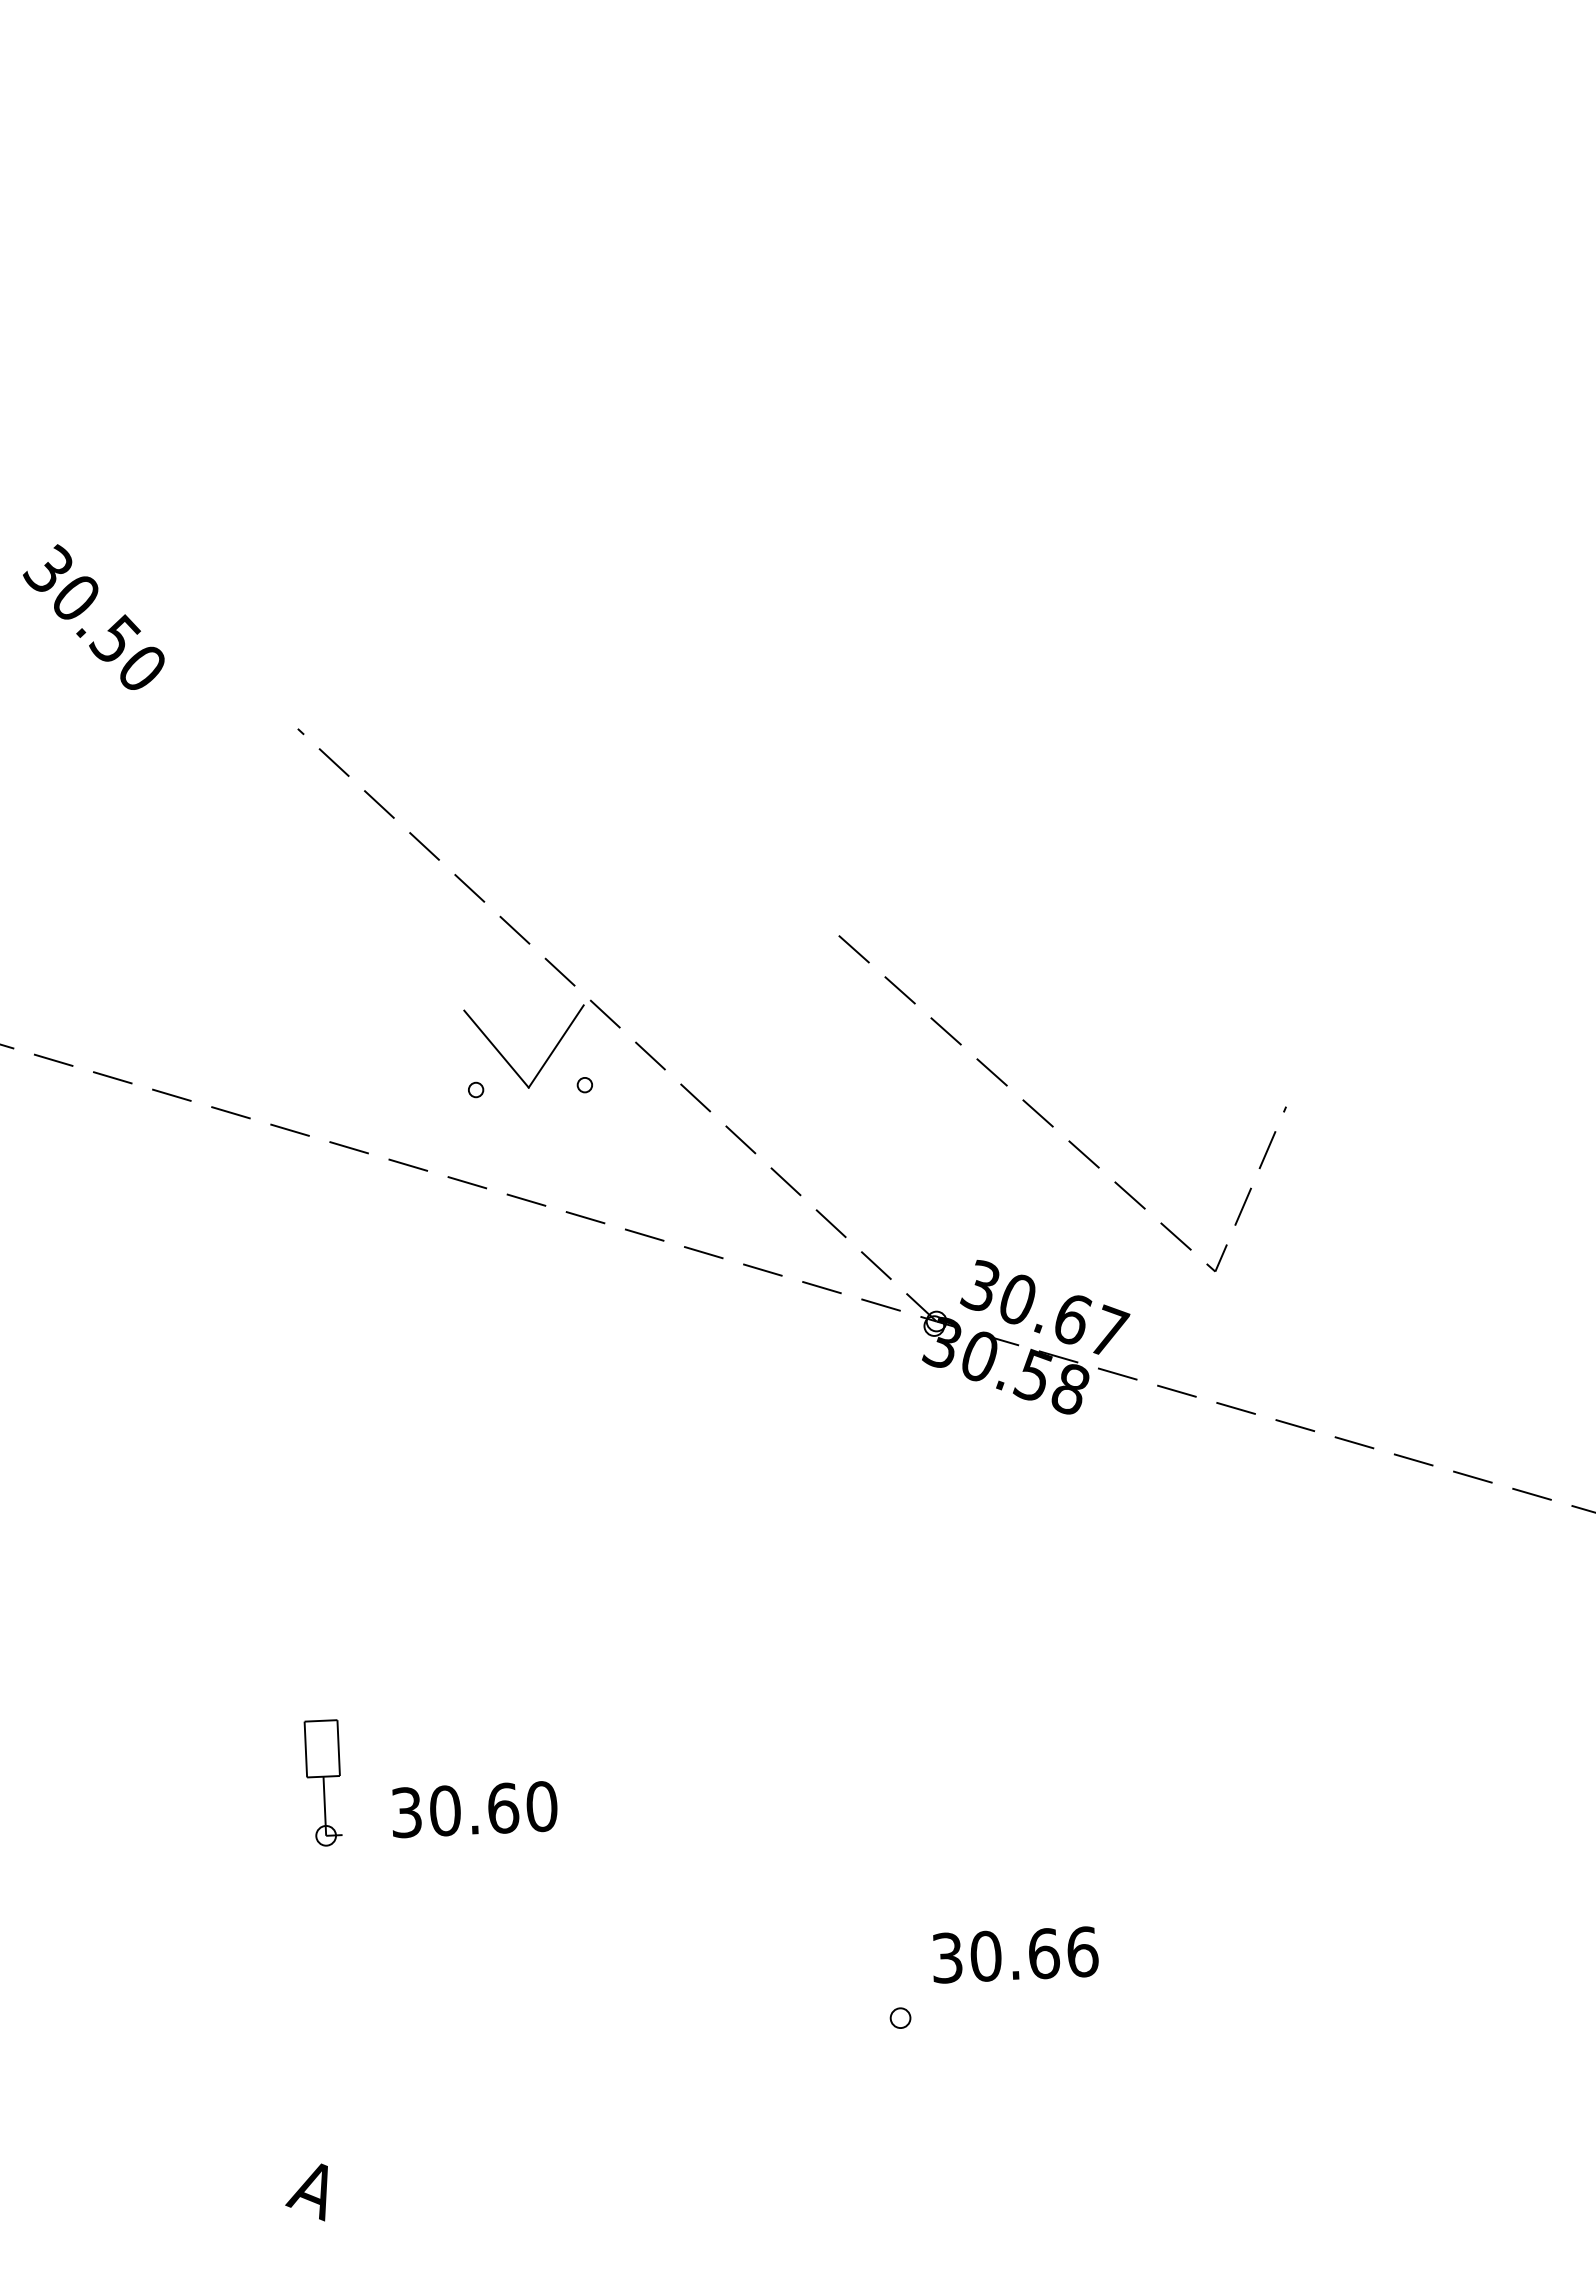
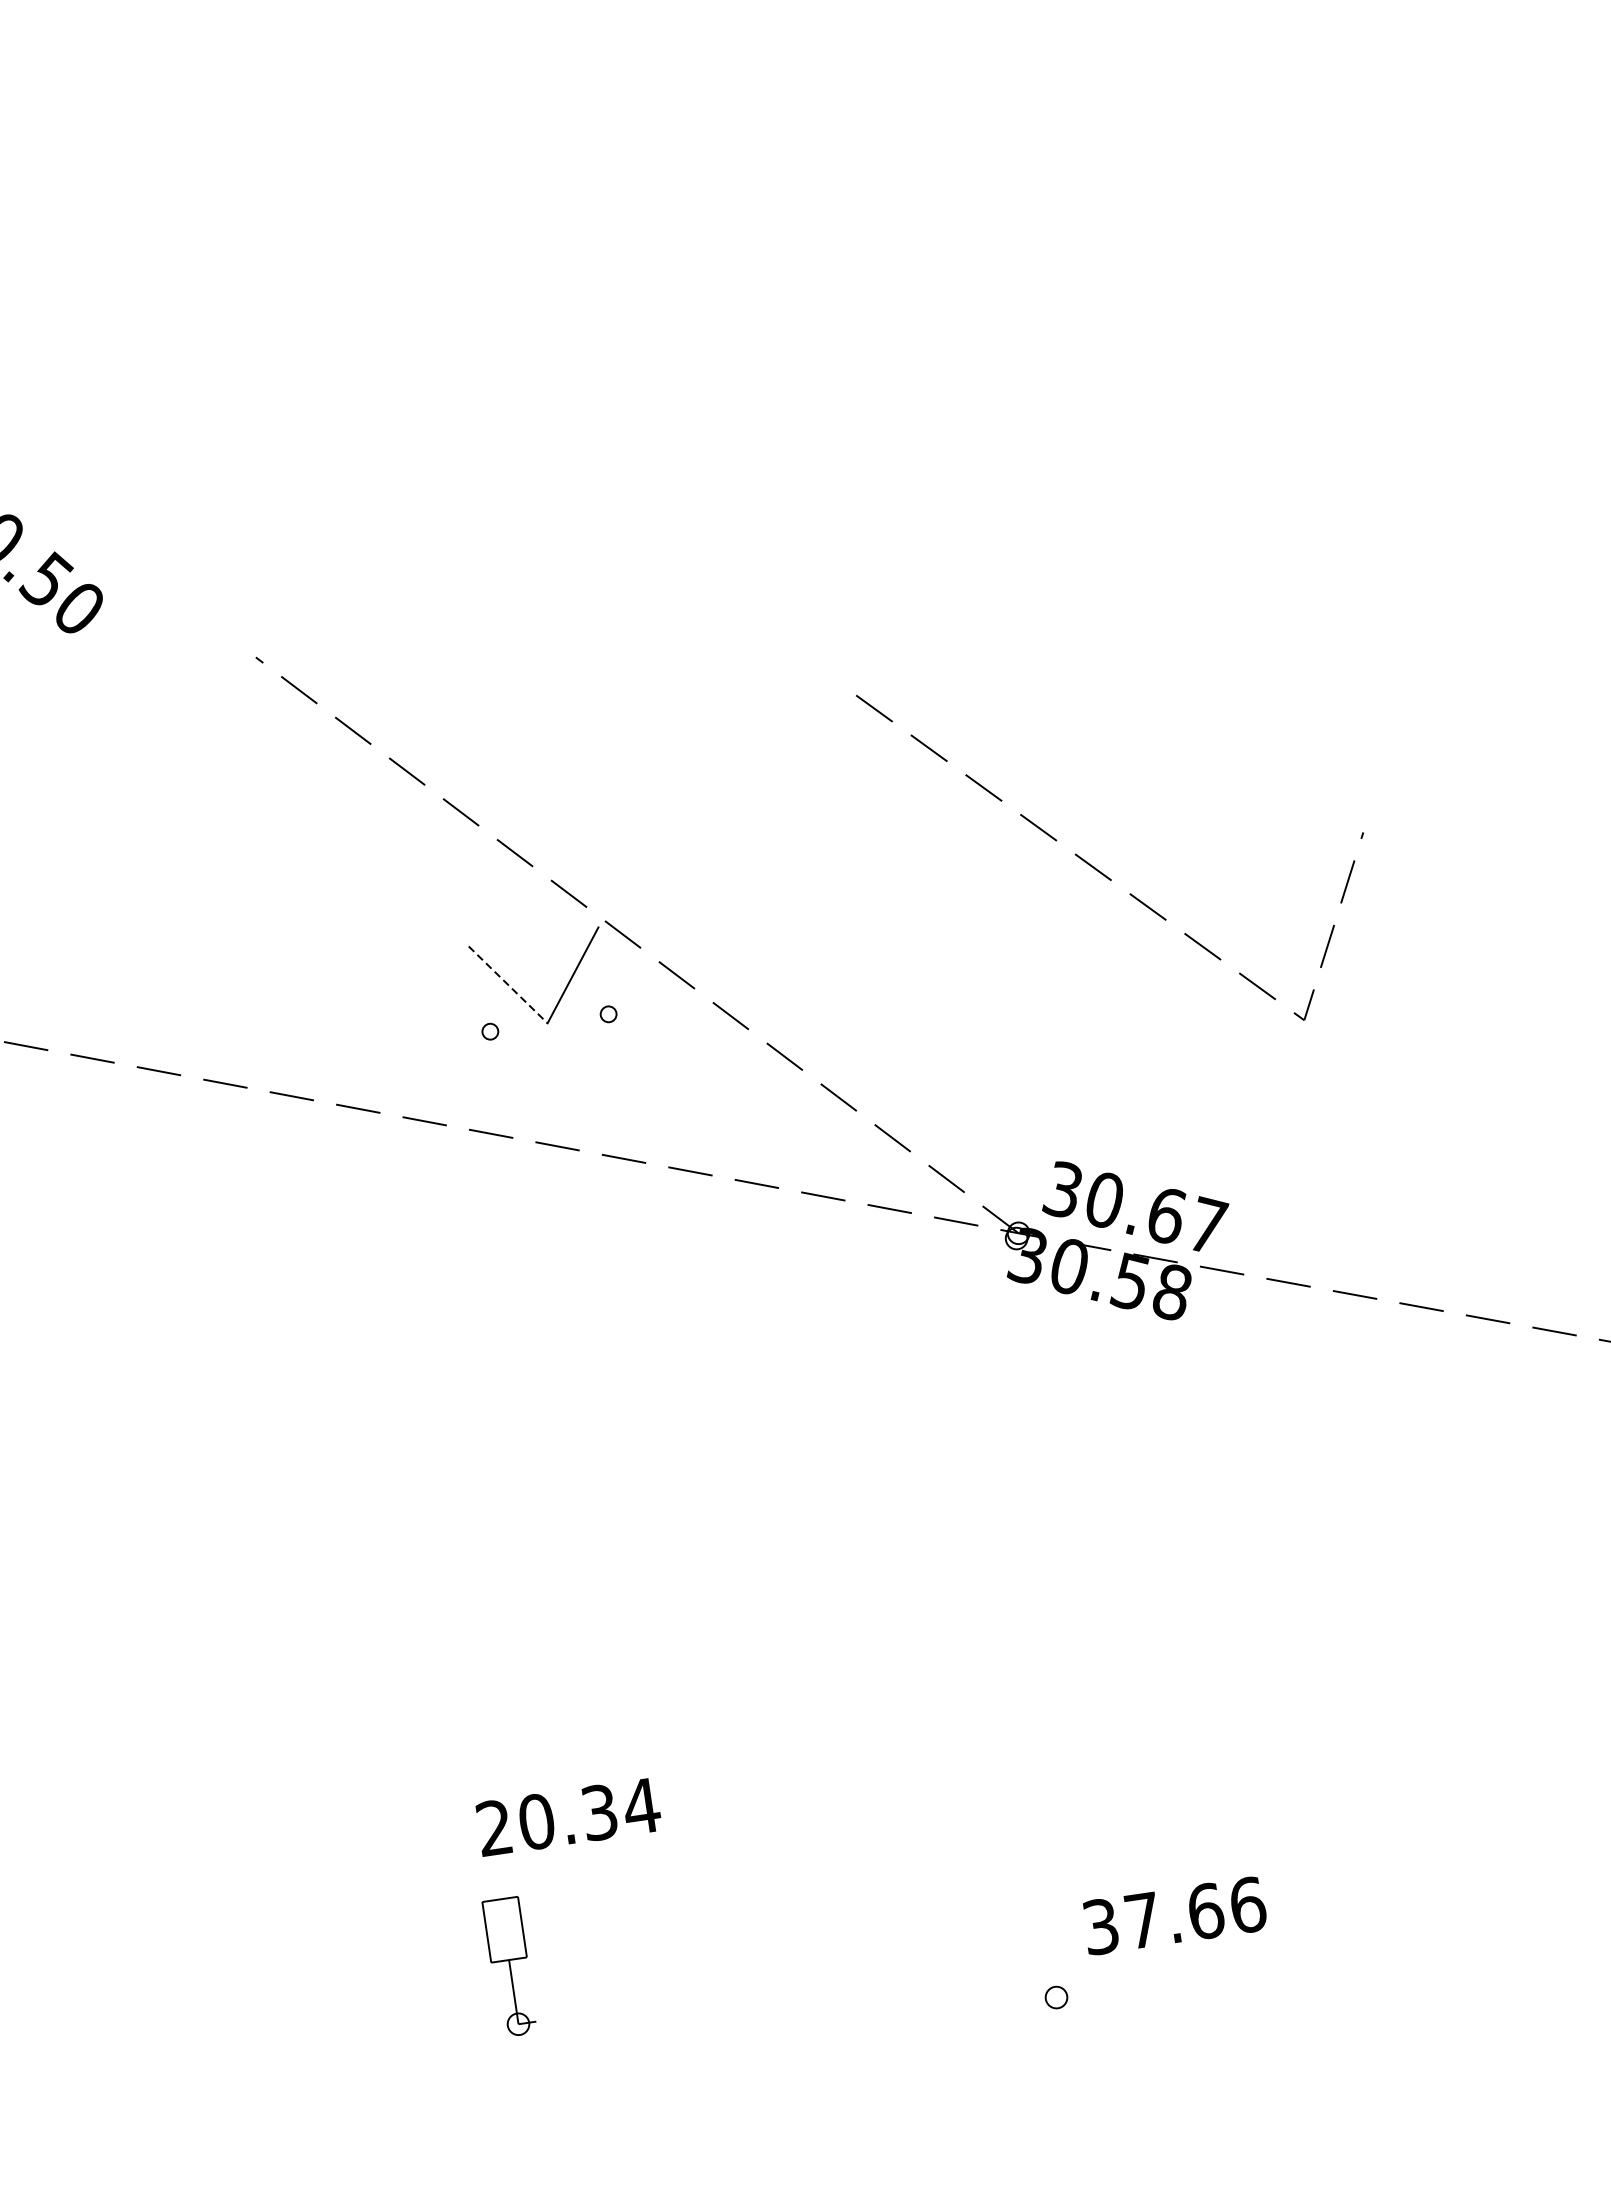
line: (496, 1049) -> (508, 985), solid -> dashed
line: (1046, 1119) -> (1103, 872), moved
part: (322, 1782) -> (508, 1966), moved
text: (474, 1809) -> (568, 1817), 30.60 -> 20.34
text: (985, 1955) -> (1142, 1919), 30.66 -> 37.66

